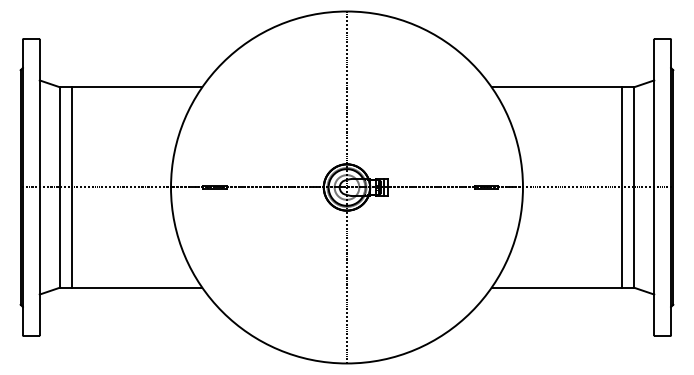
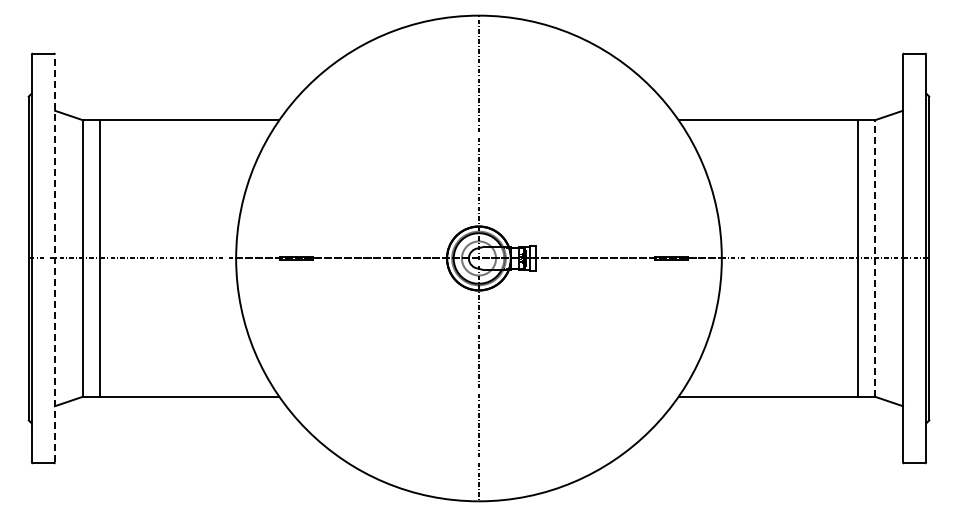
line: (40, 187) -> (55, 258), solid -> dashed
line: (633, 187) -> (874, 258), solid -> dashed

